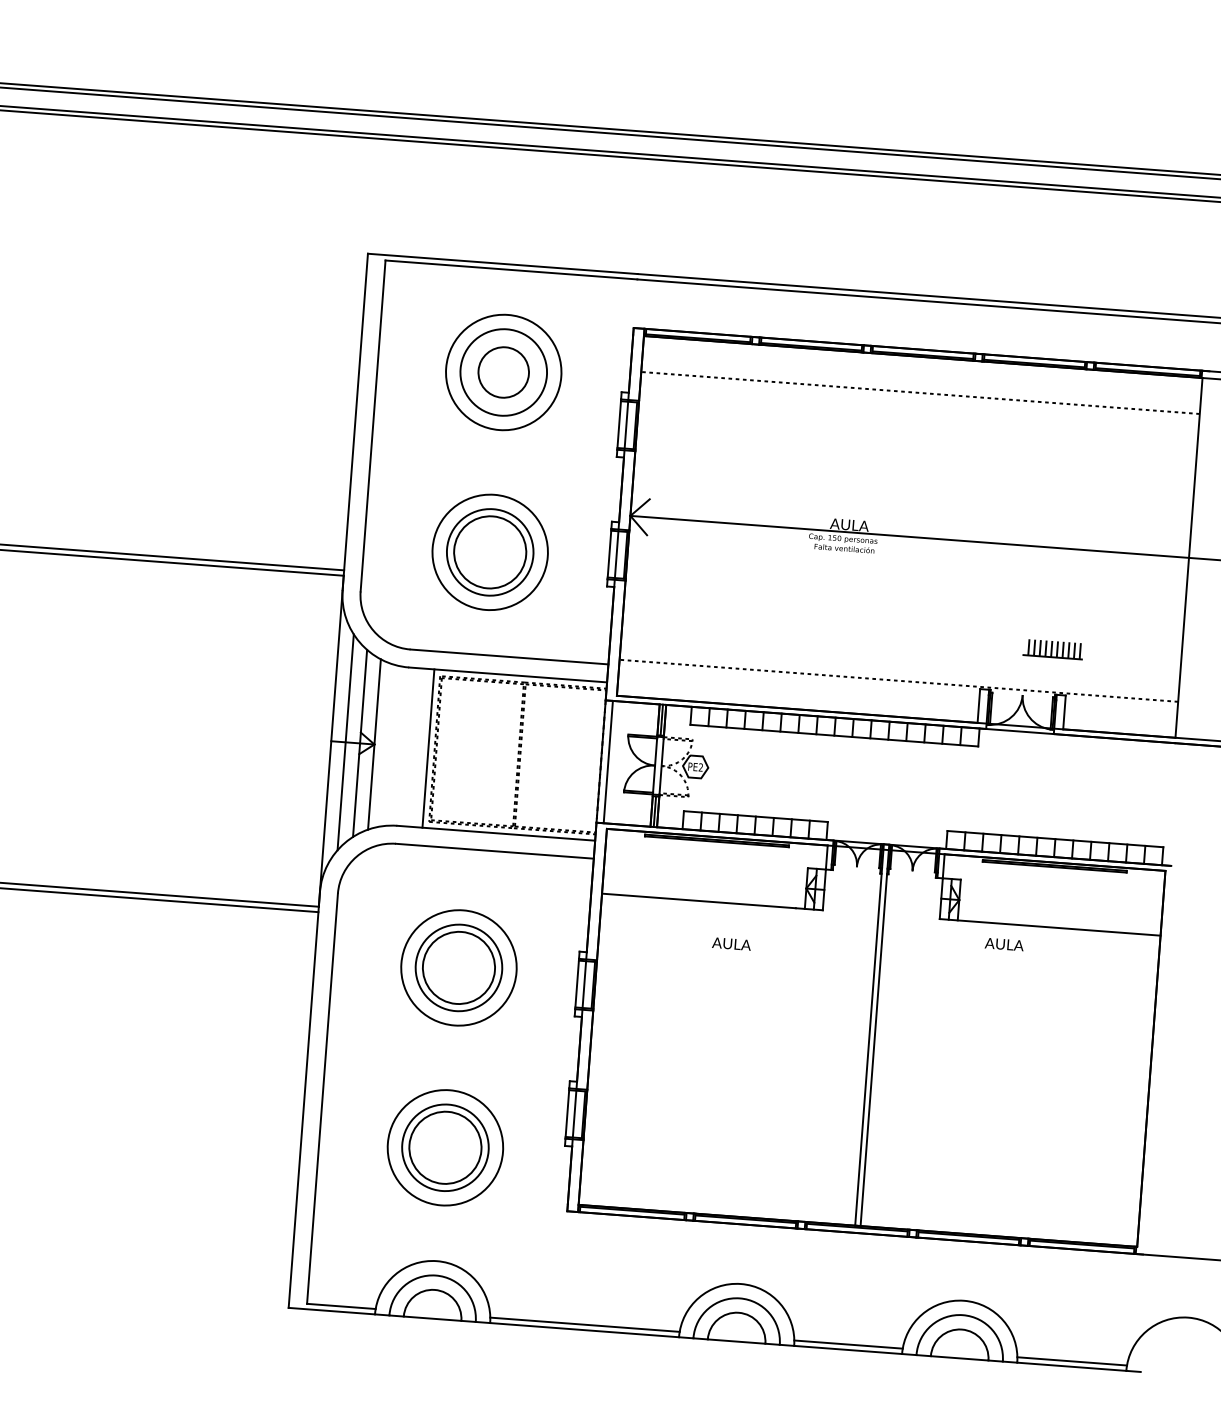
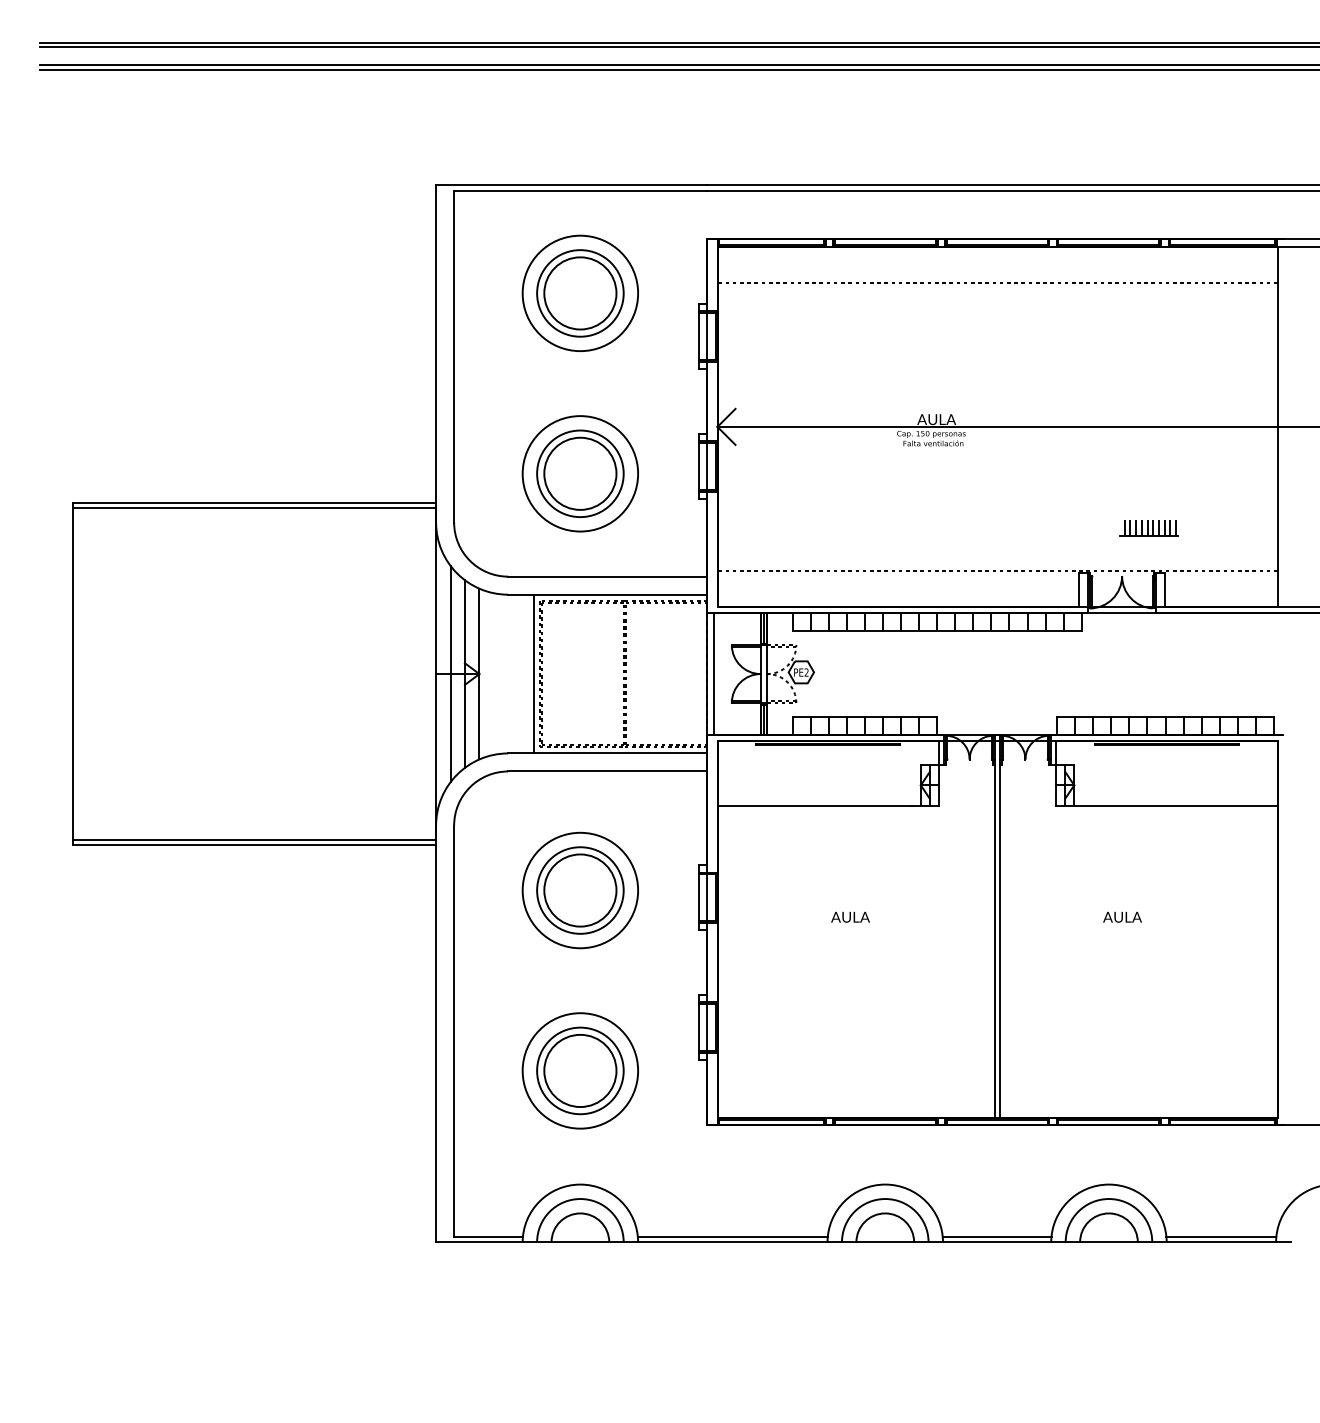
circle: (503, 372) -> (580, 293), size x1.43
text: (731, 943) -> (850, 916), moved
text: (1004, 943) -> (1122, 916), moved

